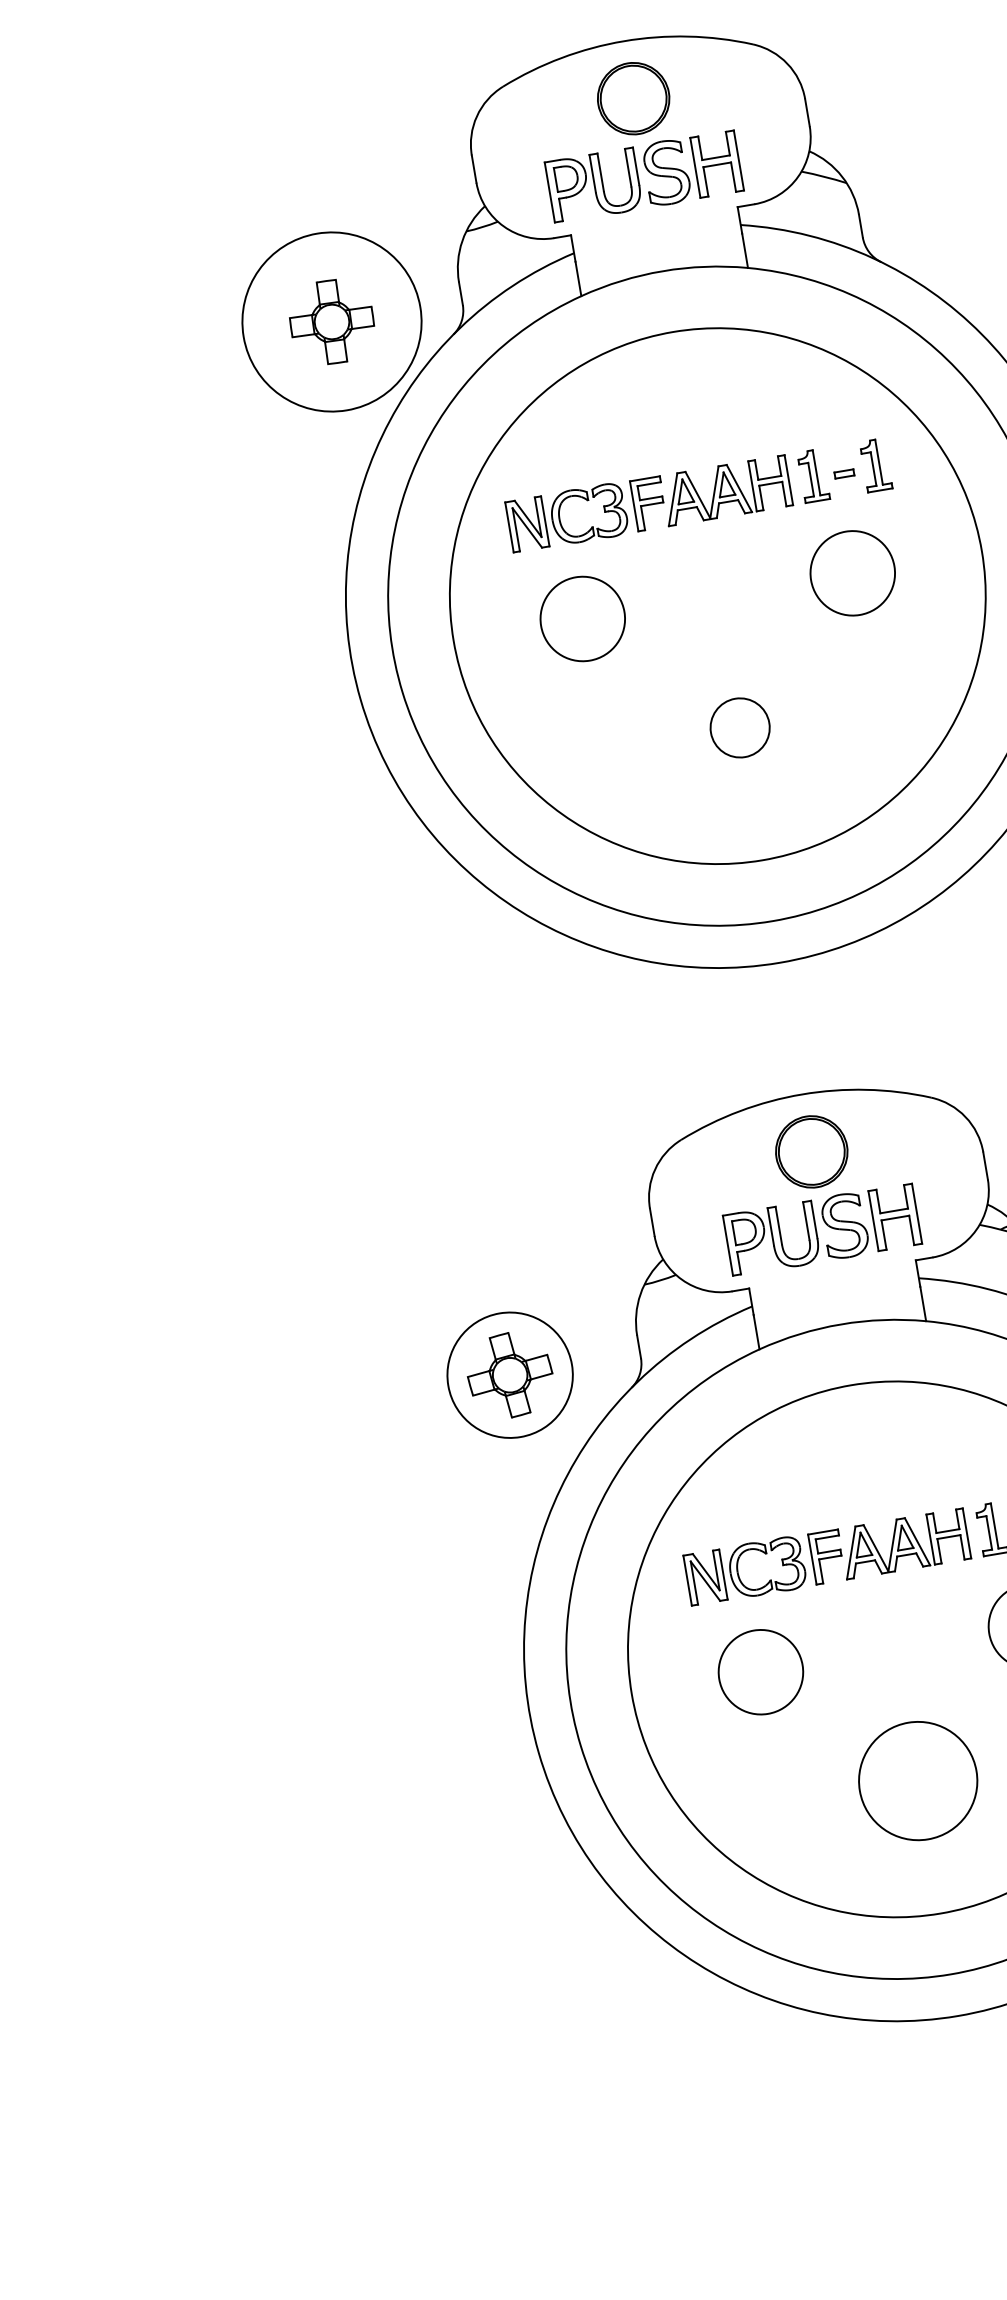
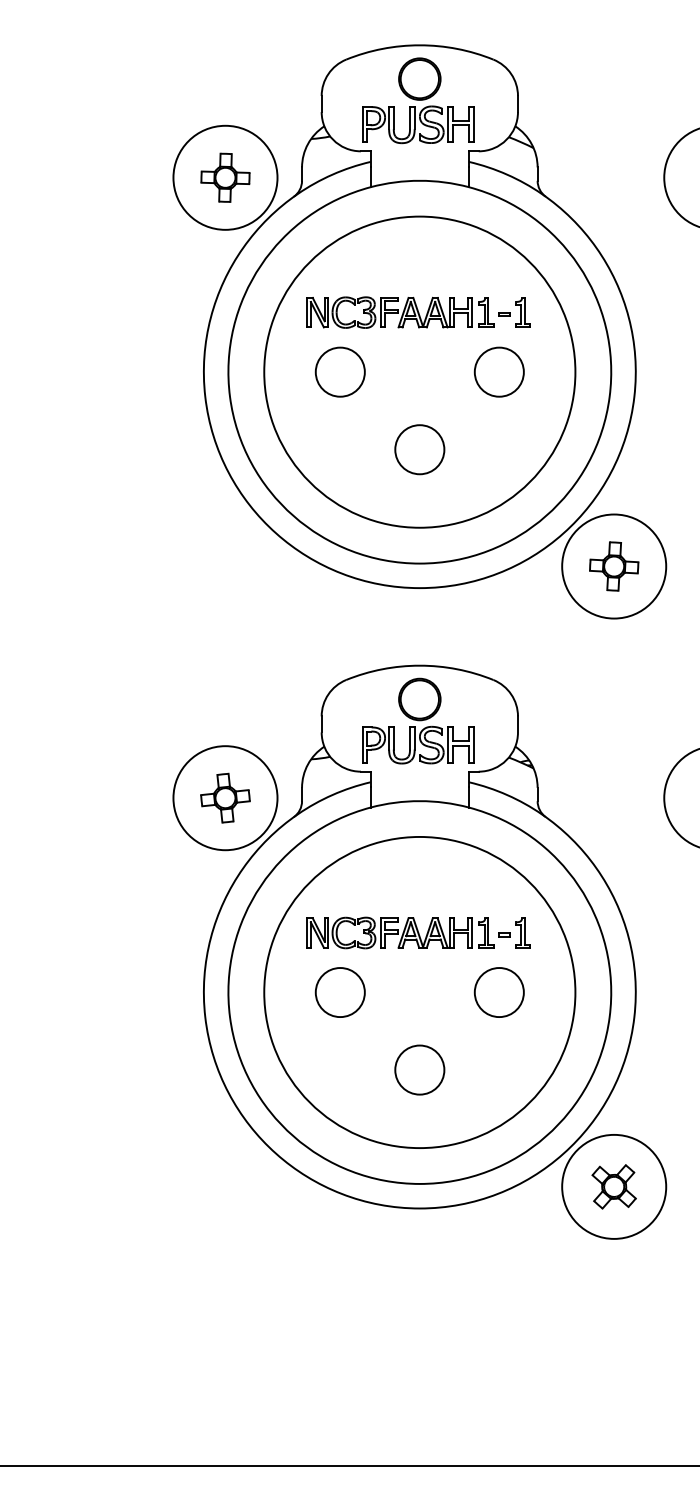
circle: (739, 727) -> (419, 449), size x1.43
circle: (510, 1375) -> (225, 798), size x1.43
circle: (917, 1780) -> (419, 1069), size x0.71

